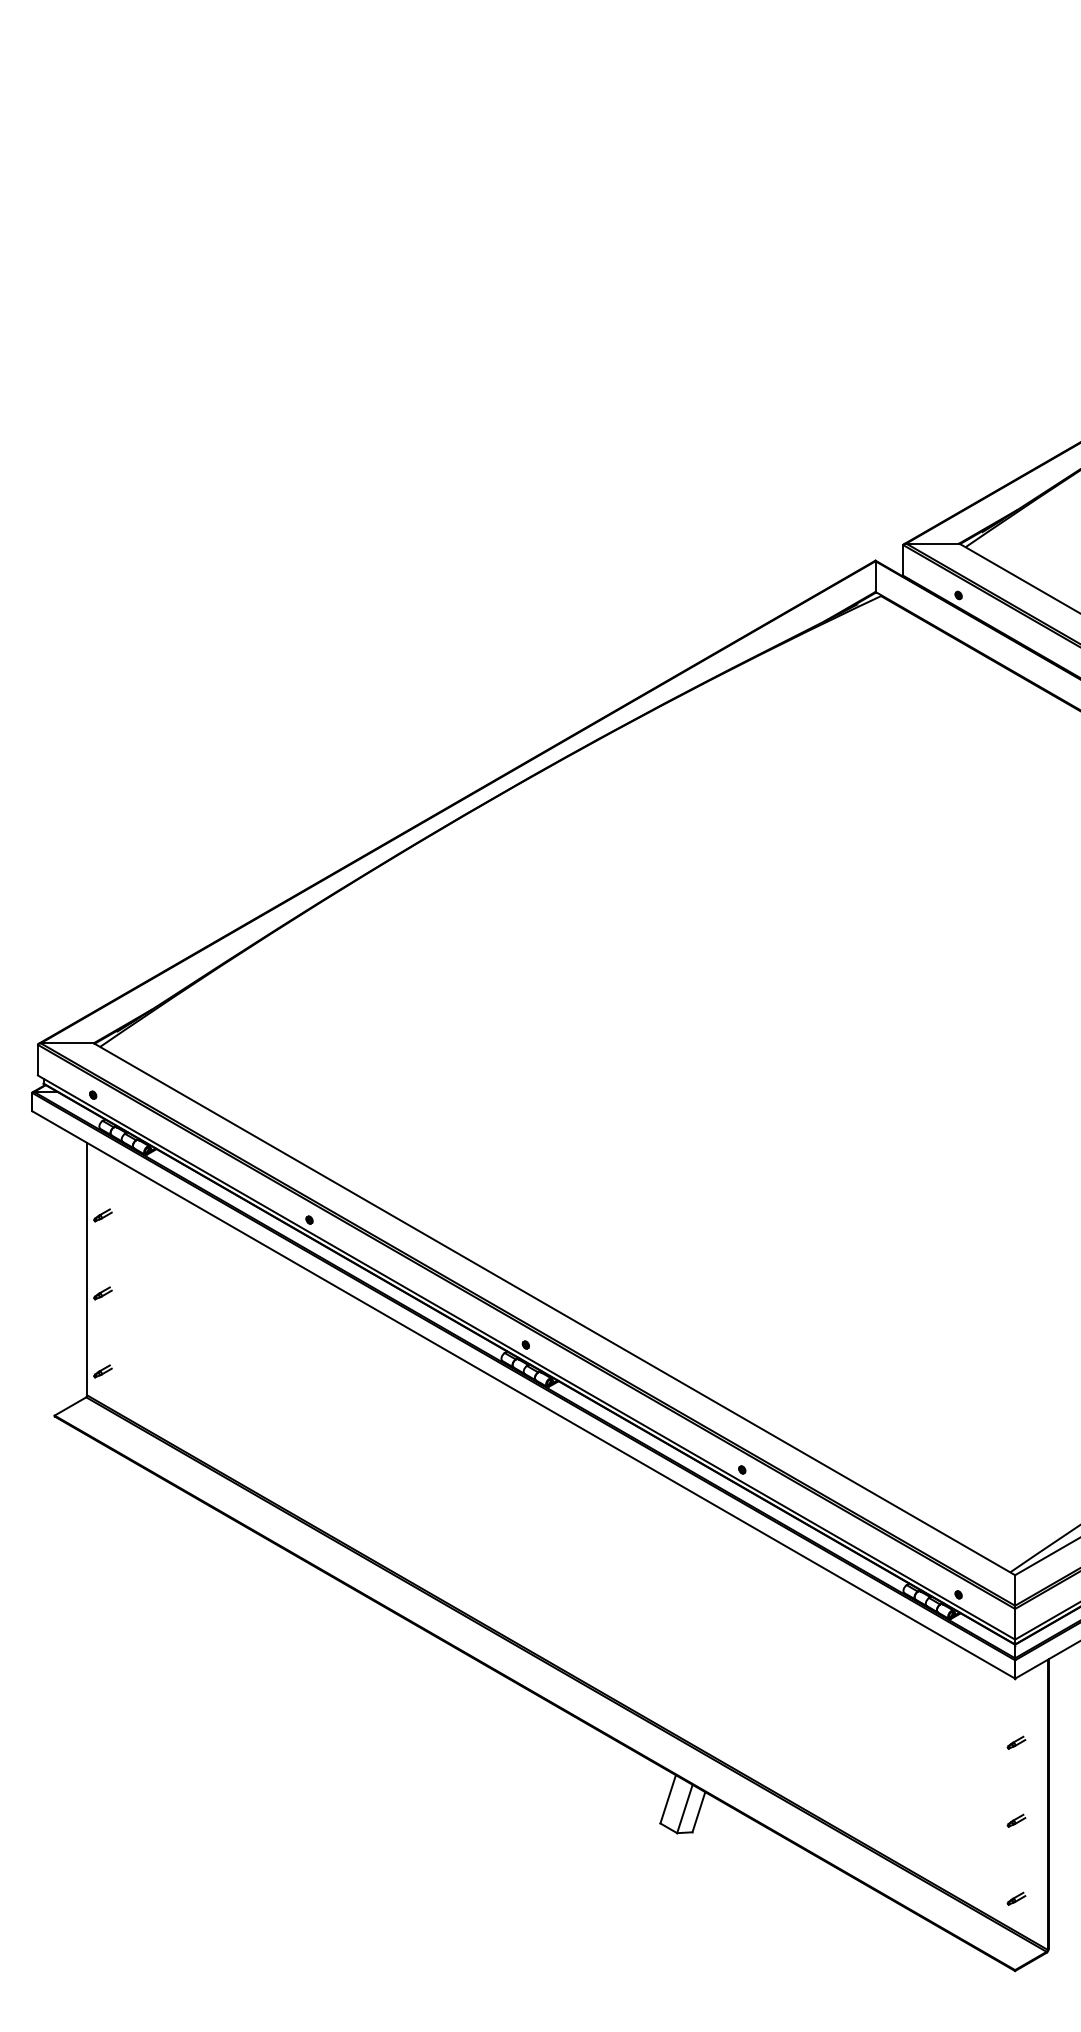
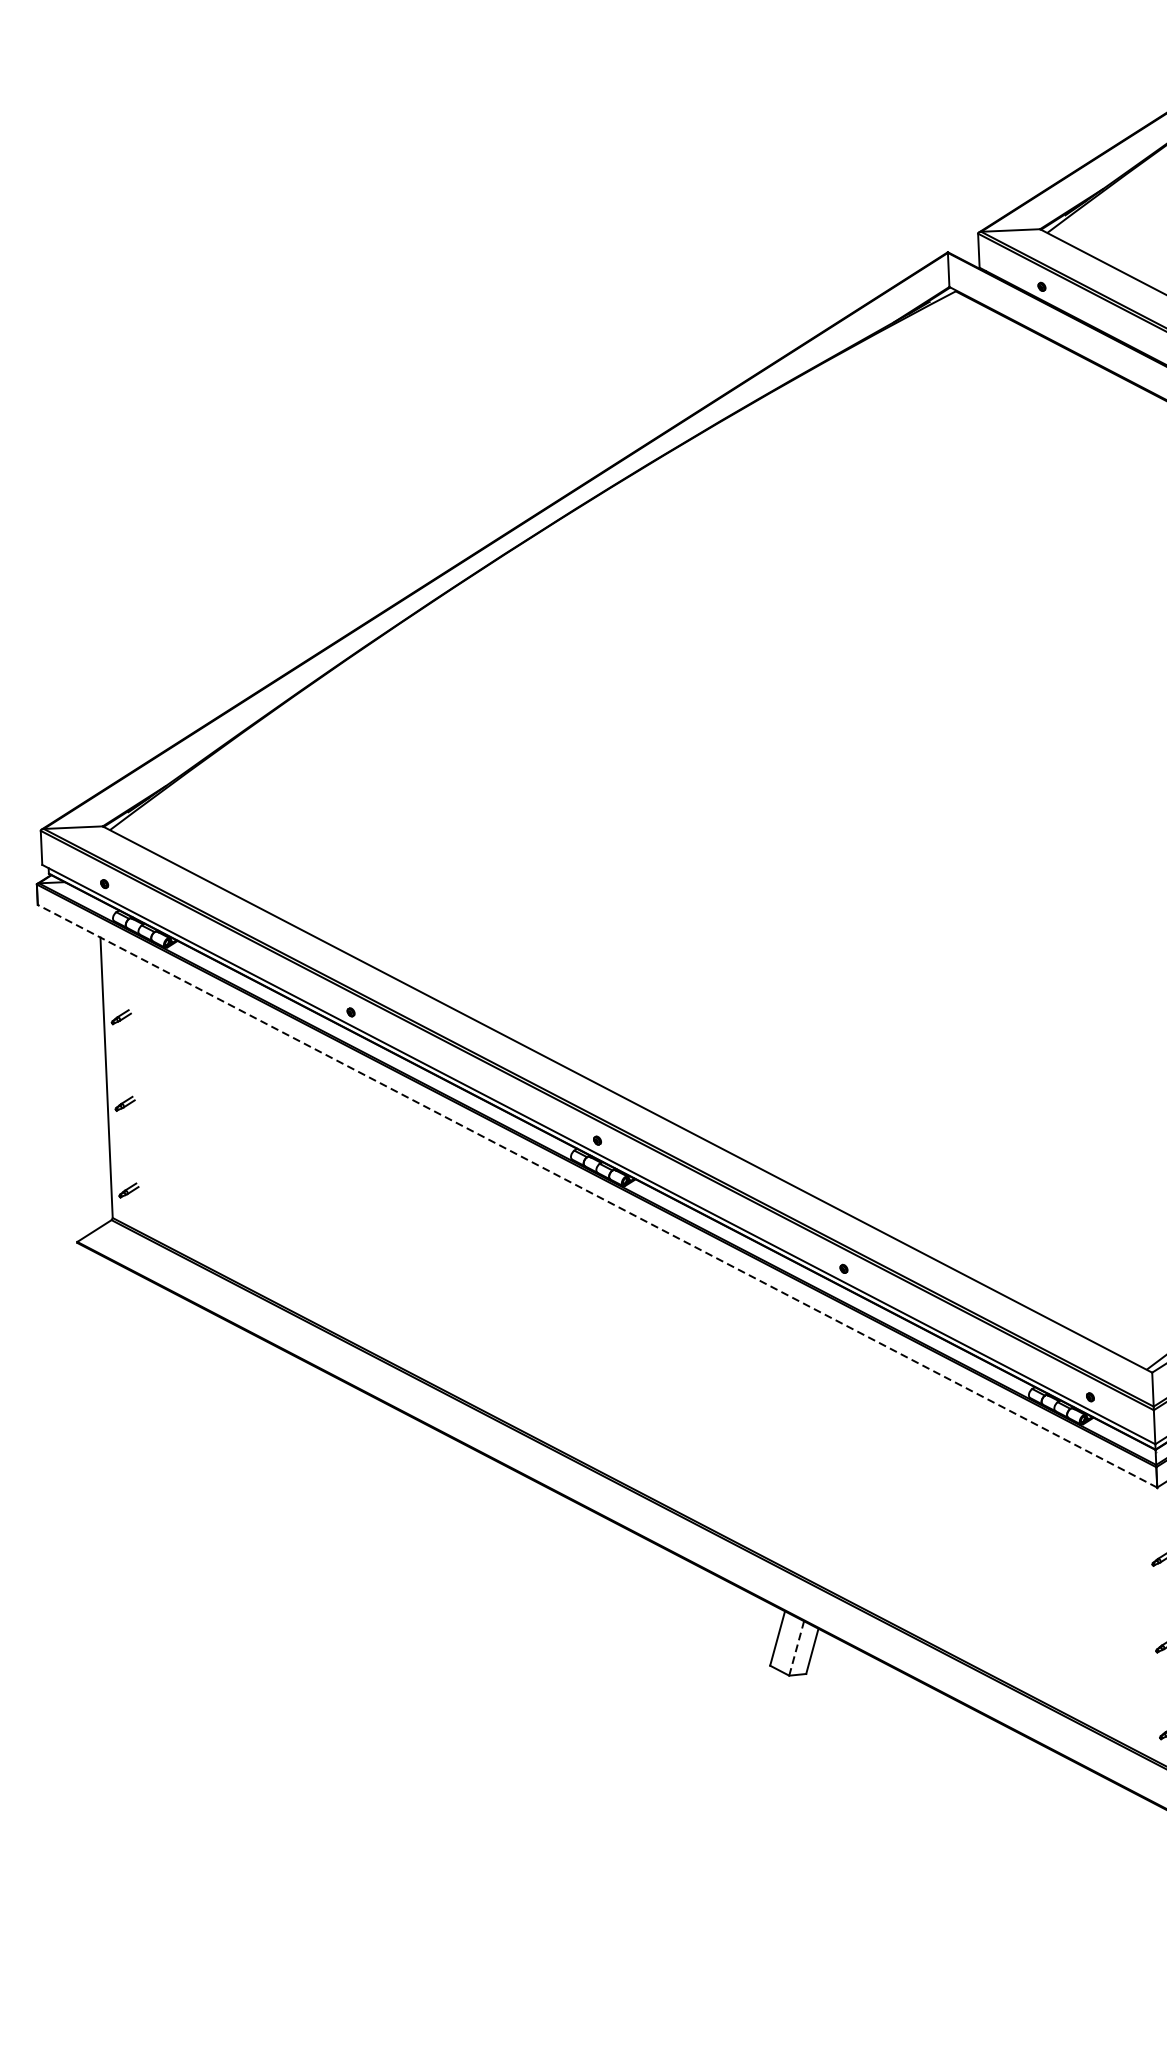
line: (523, 1394) -> (597, 1195), solid -> dashed
line: (685, 1808) -> (797, 1647), solid -> dashed

